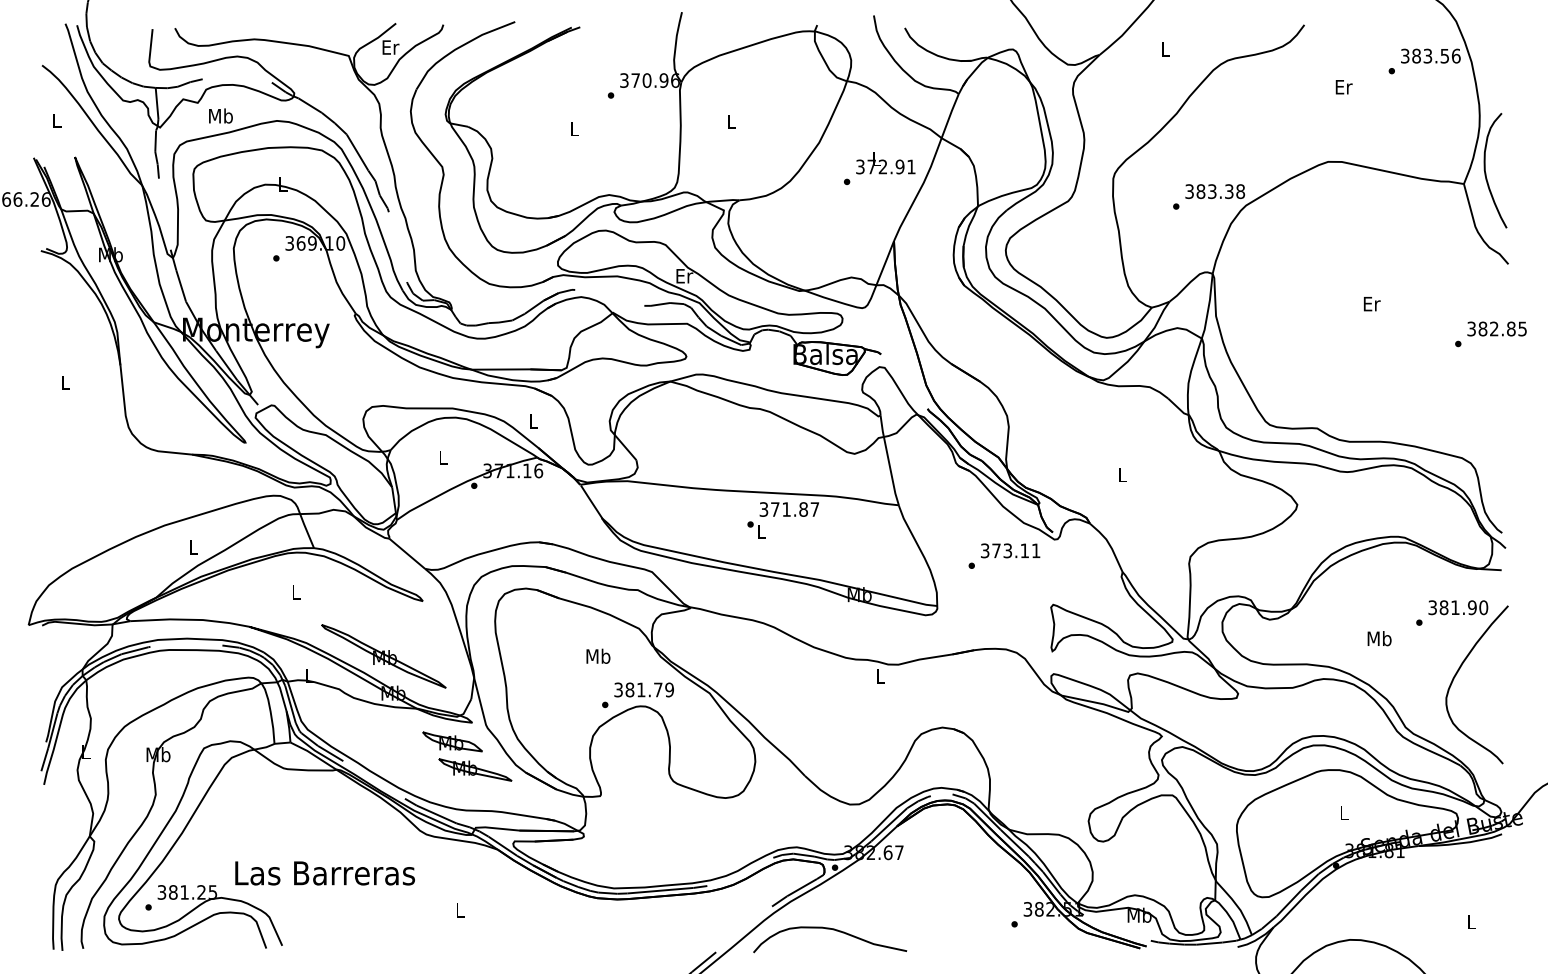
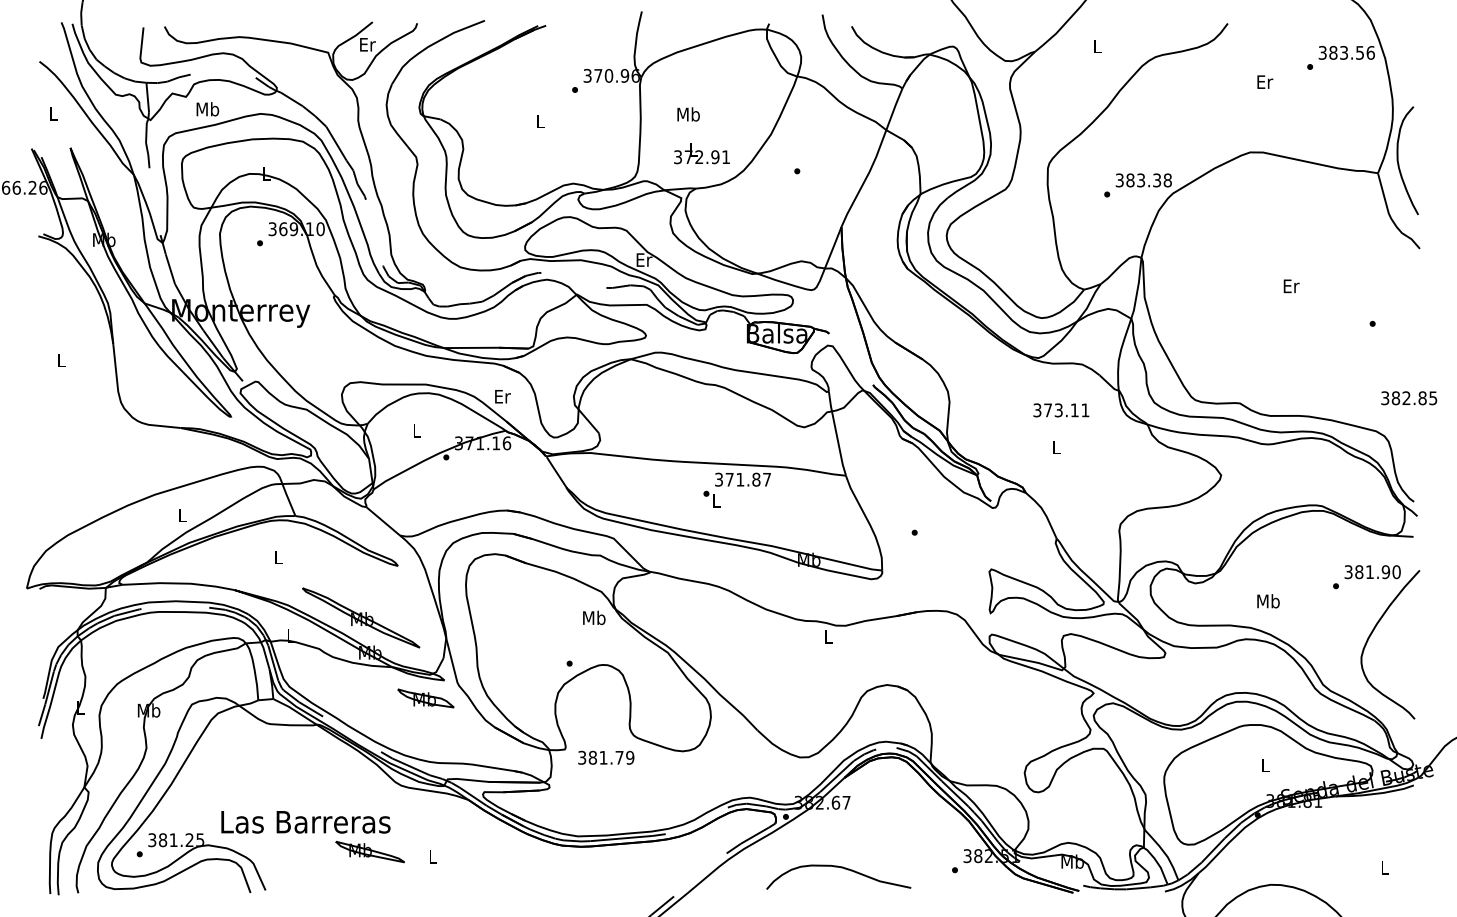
text: (731, 121) -> (688, 114), L -> Mb
text: (885, 163) -> (701, 153), moved
text: (1496, 328) -> (1408, 397), moved
text: (534, 421) -> (503, 396), L -> Er
text: (1010, 550) -> (1061, 410), moved
text: (1379, 638) -> (1268, 601), moved
text: (598, 655) -> (594, 617), moved
text: (643, 689) -> (605, 757), moved
part: (475, 769) -> (370, 851), moved
curve: (833, 930) -> (841, 868), moved

